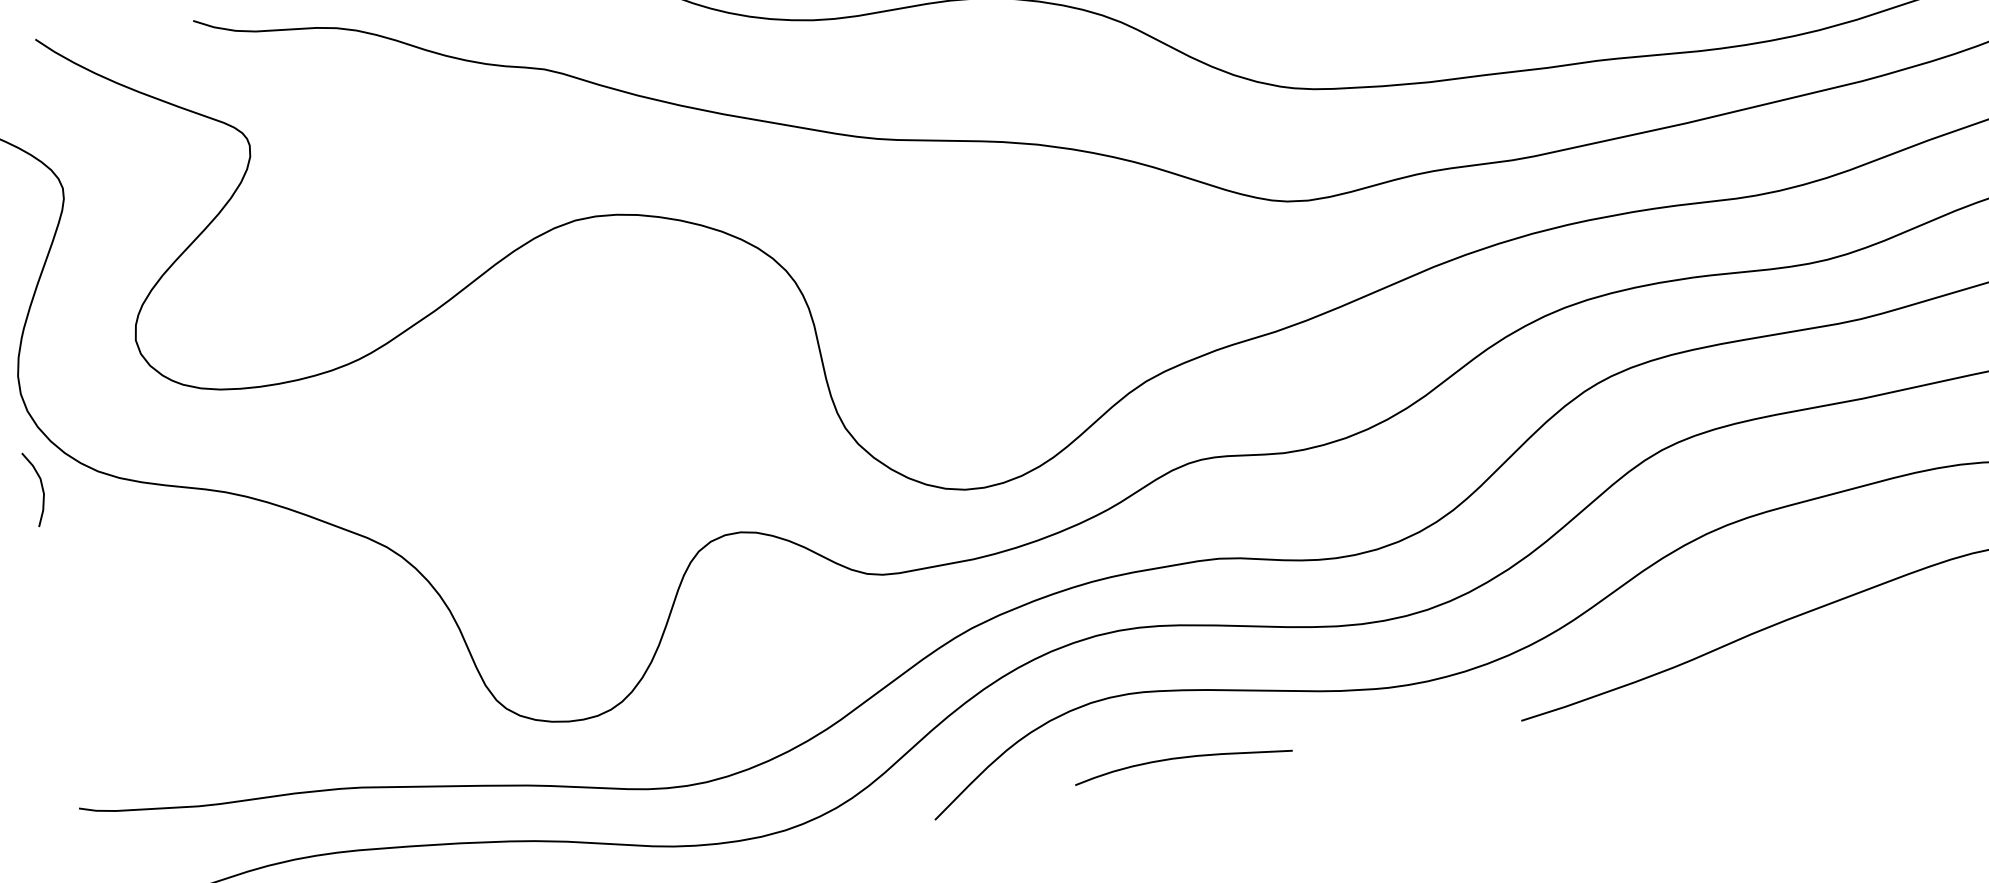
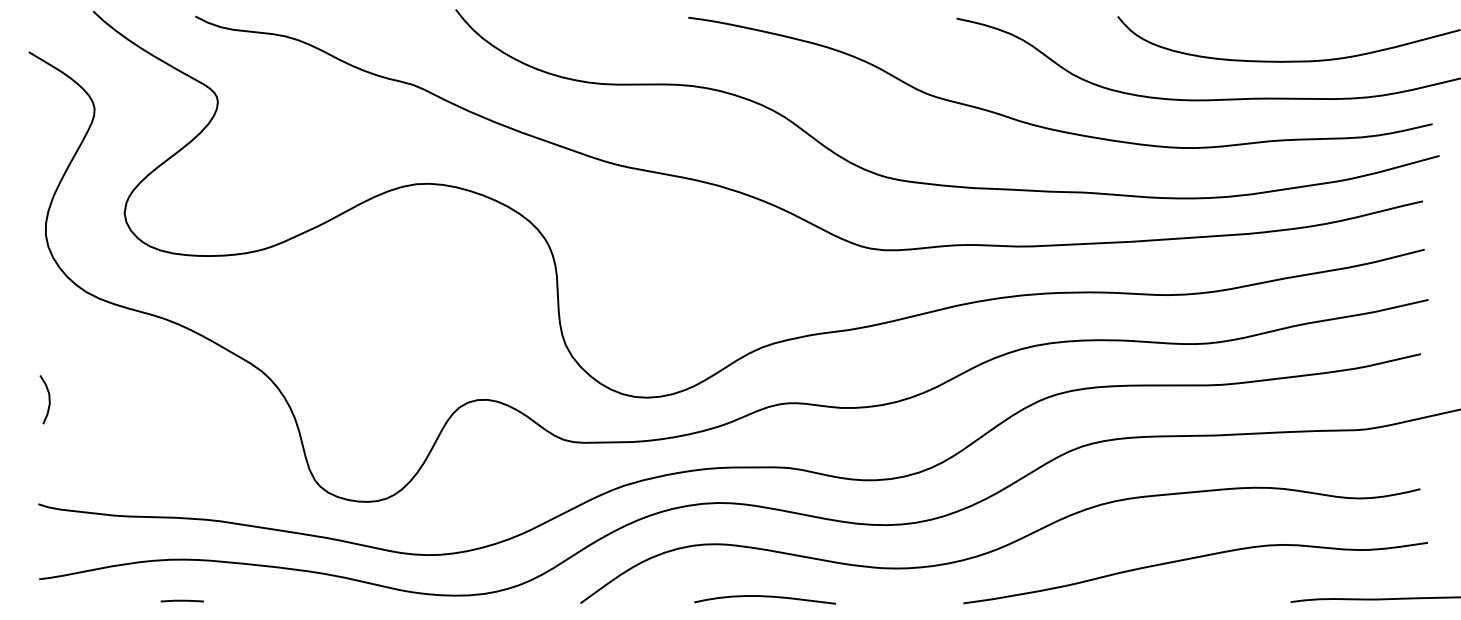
curve: (40, 487) -> (48, 399), moved
curve: (1183, 759) -> (765, 597), moved

